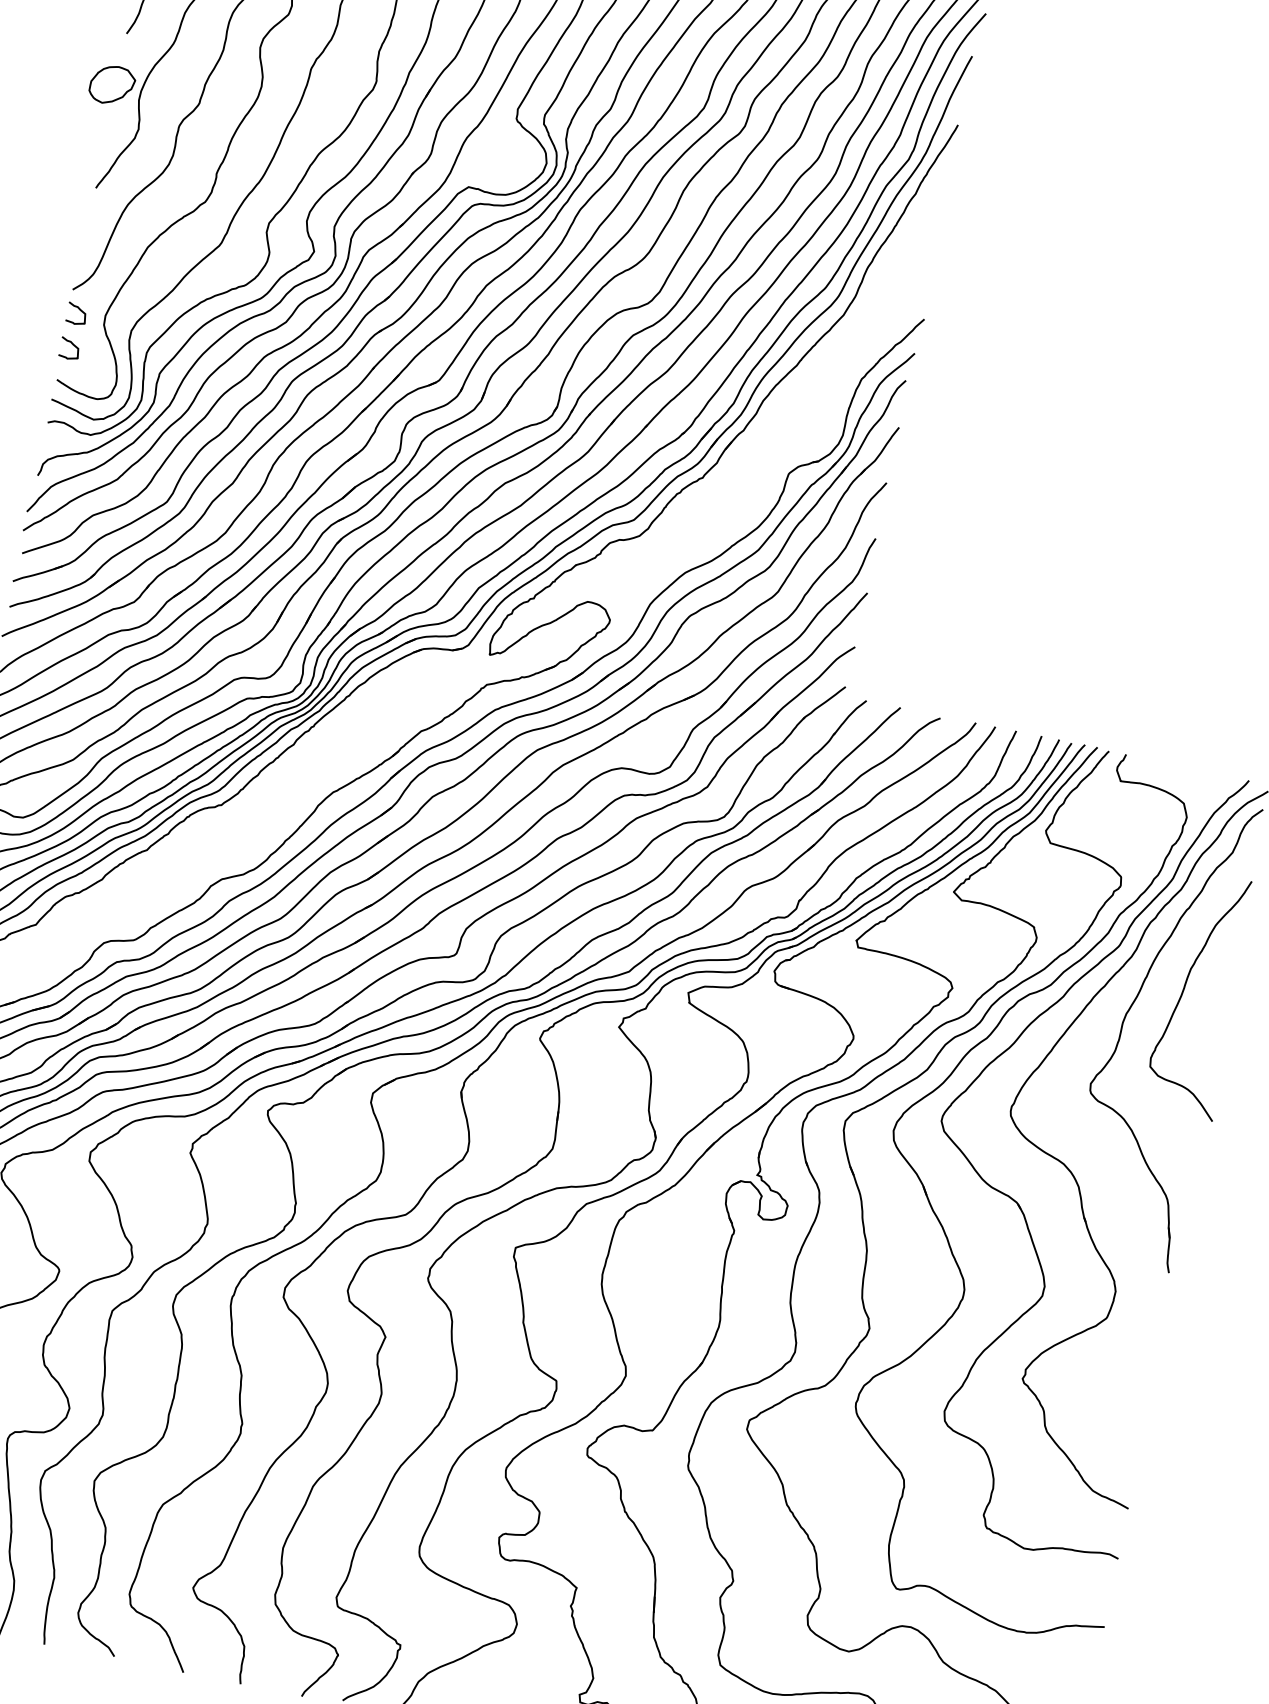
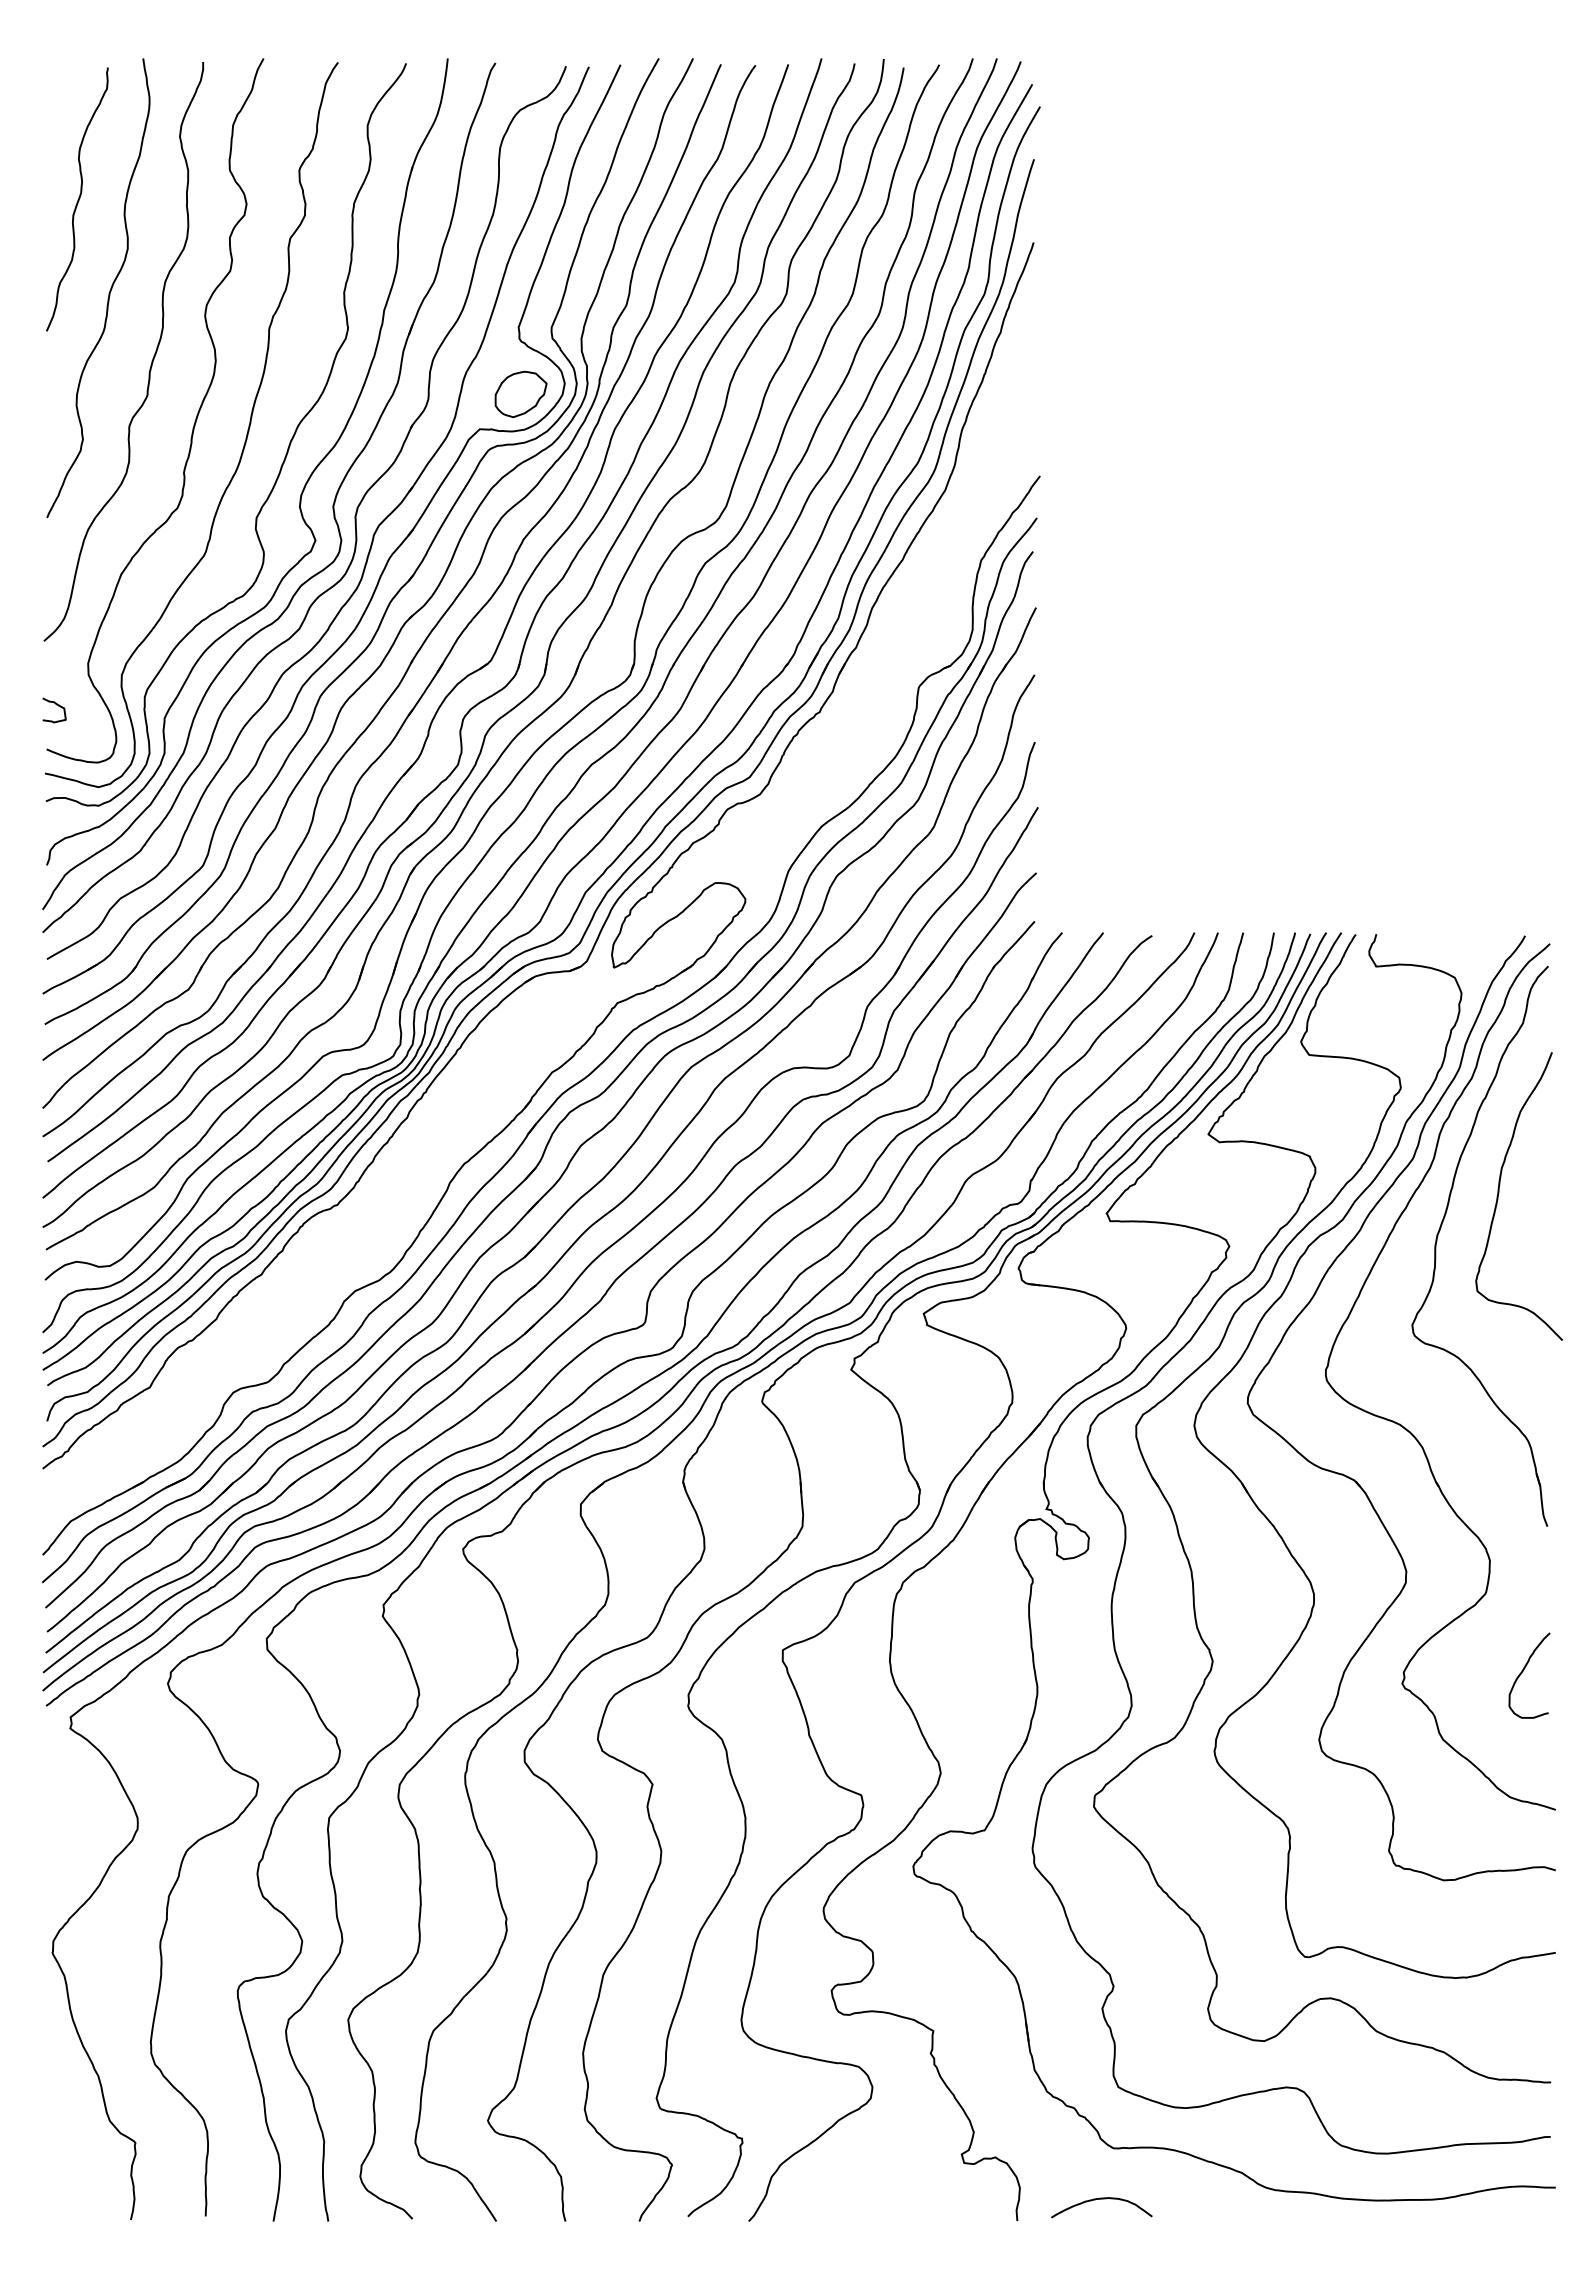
part: (111, 84) -> (520, 393), moved
curve: (79, 310) -> (56, 663), removed
curve: (1124, 1388) -> (1523, 1671), added

